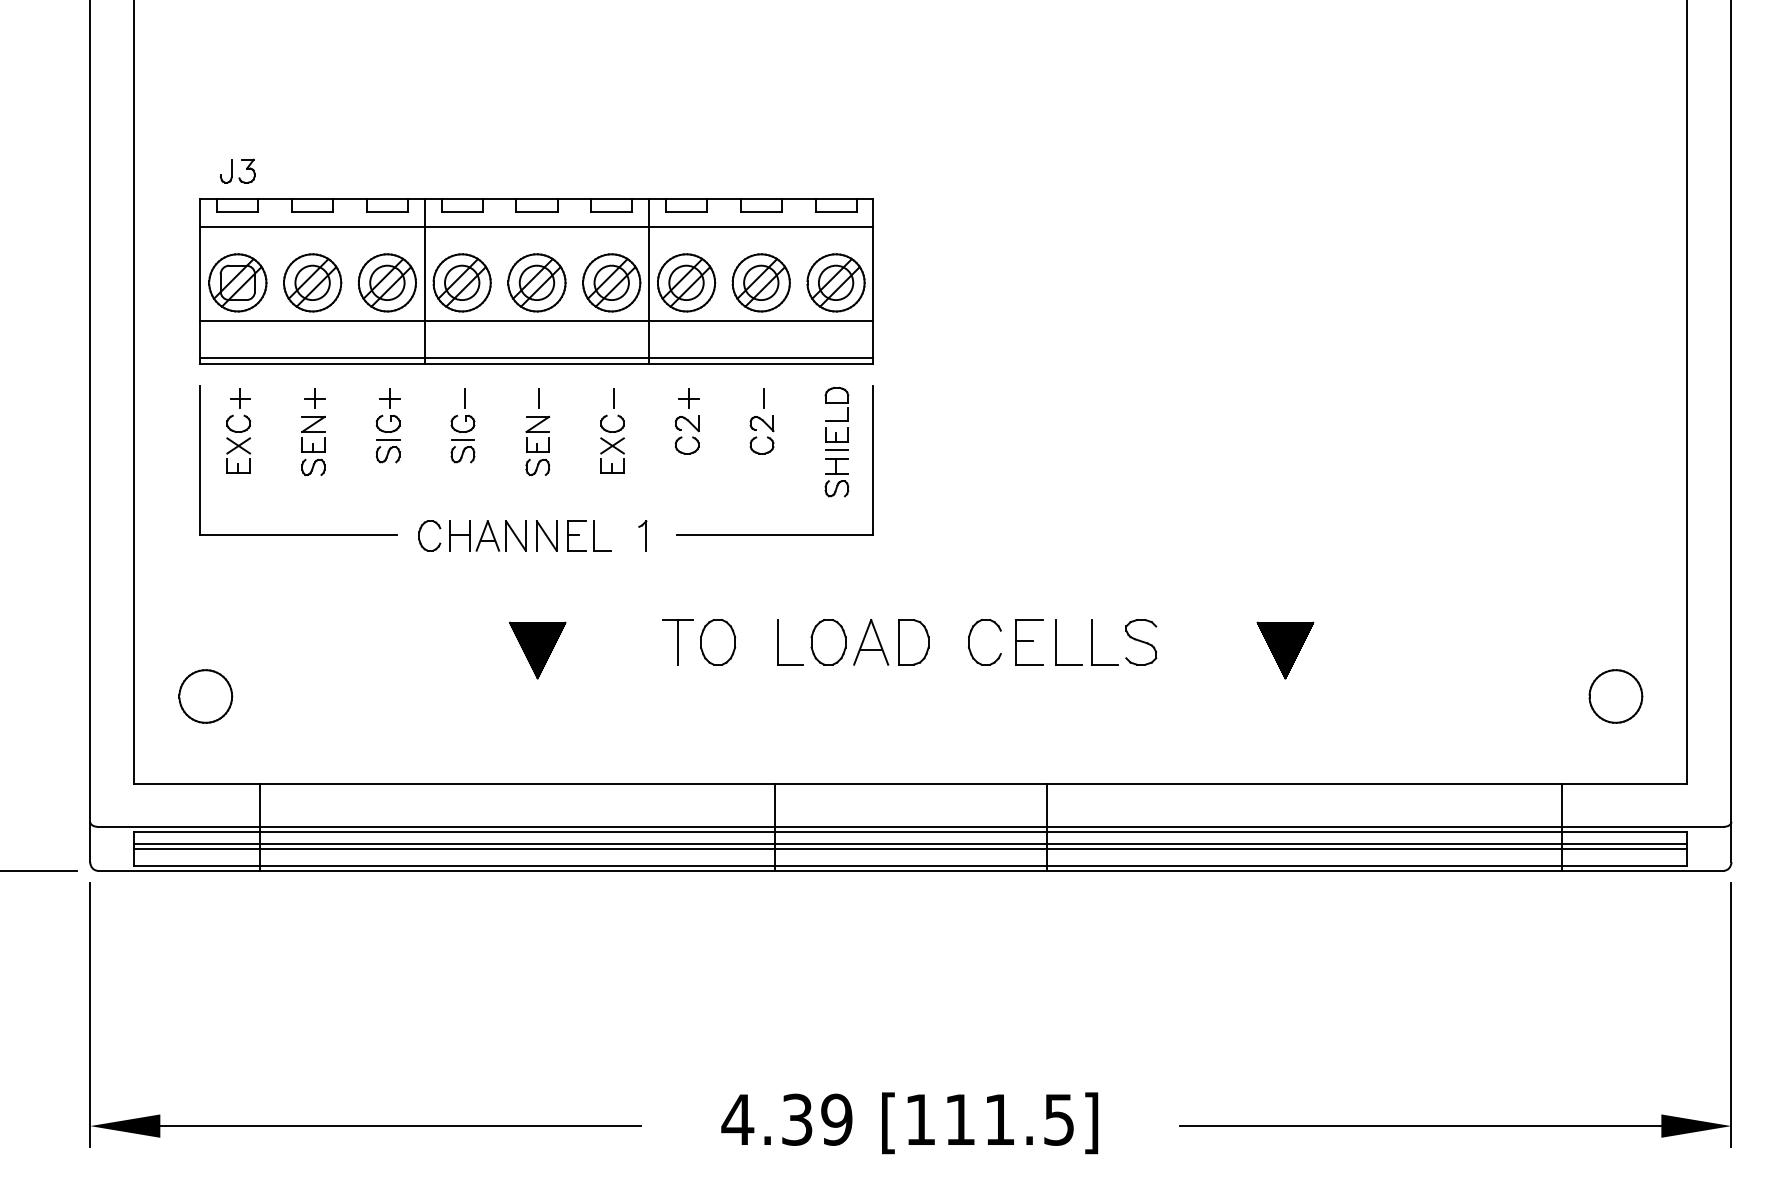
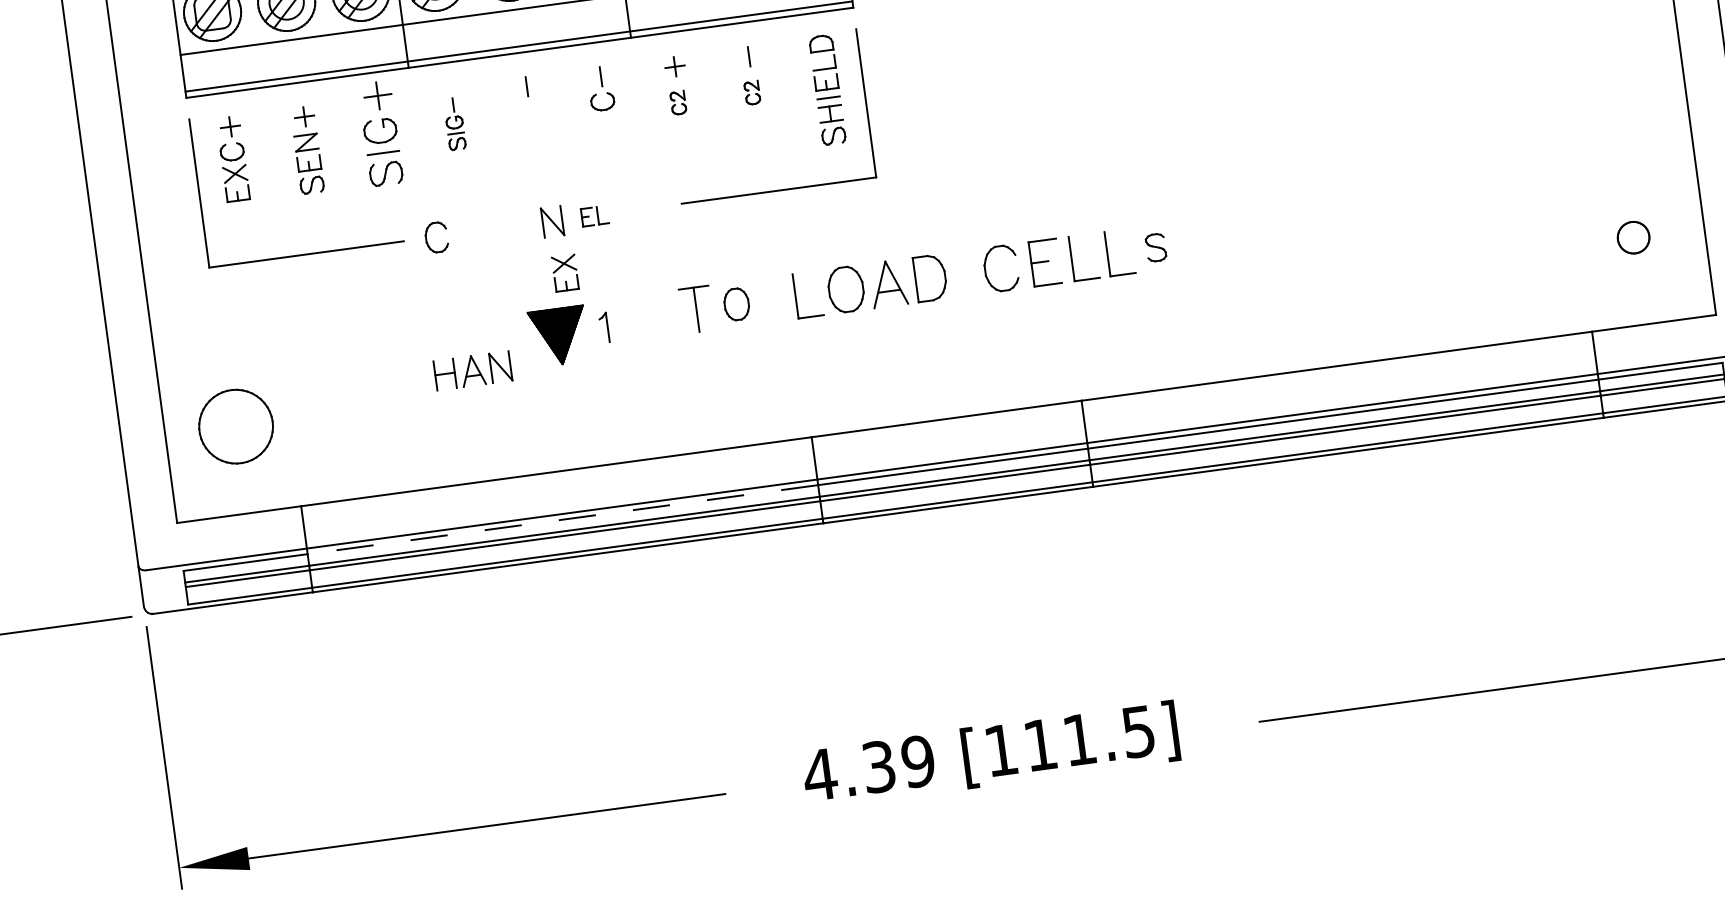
part: (387, 425) -> (379, 133), size x1.4
part: (462, 425) -> (454, 123), size x0.7
part: (687, 434) -> (678, 102), size x0.6
part: (761, 434) -> (751, 92), size x0.6
part: (537, 445) -> (531, 133), removed
part: (609, 449) -> (561, 267), moved
part: (487, 535) -> (472, 370), moved
part: (589, 535) -> (594, 215), size x0.6
part: (642, 535) -> (603, 327), moved
part: (718, 642) -> (737, 304), size x0.7
part: (1141, 642) -> (1156, 247), size x0.6
part: (1285, 650) -> (1300, 236), removed
part: (205, 696) -> (235, 426), size x1.4
part: (1615, 696) -> (1633, 237), size x0.6
line: (517, 832) -> (563, 519), solid -> dashed

